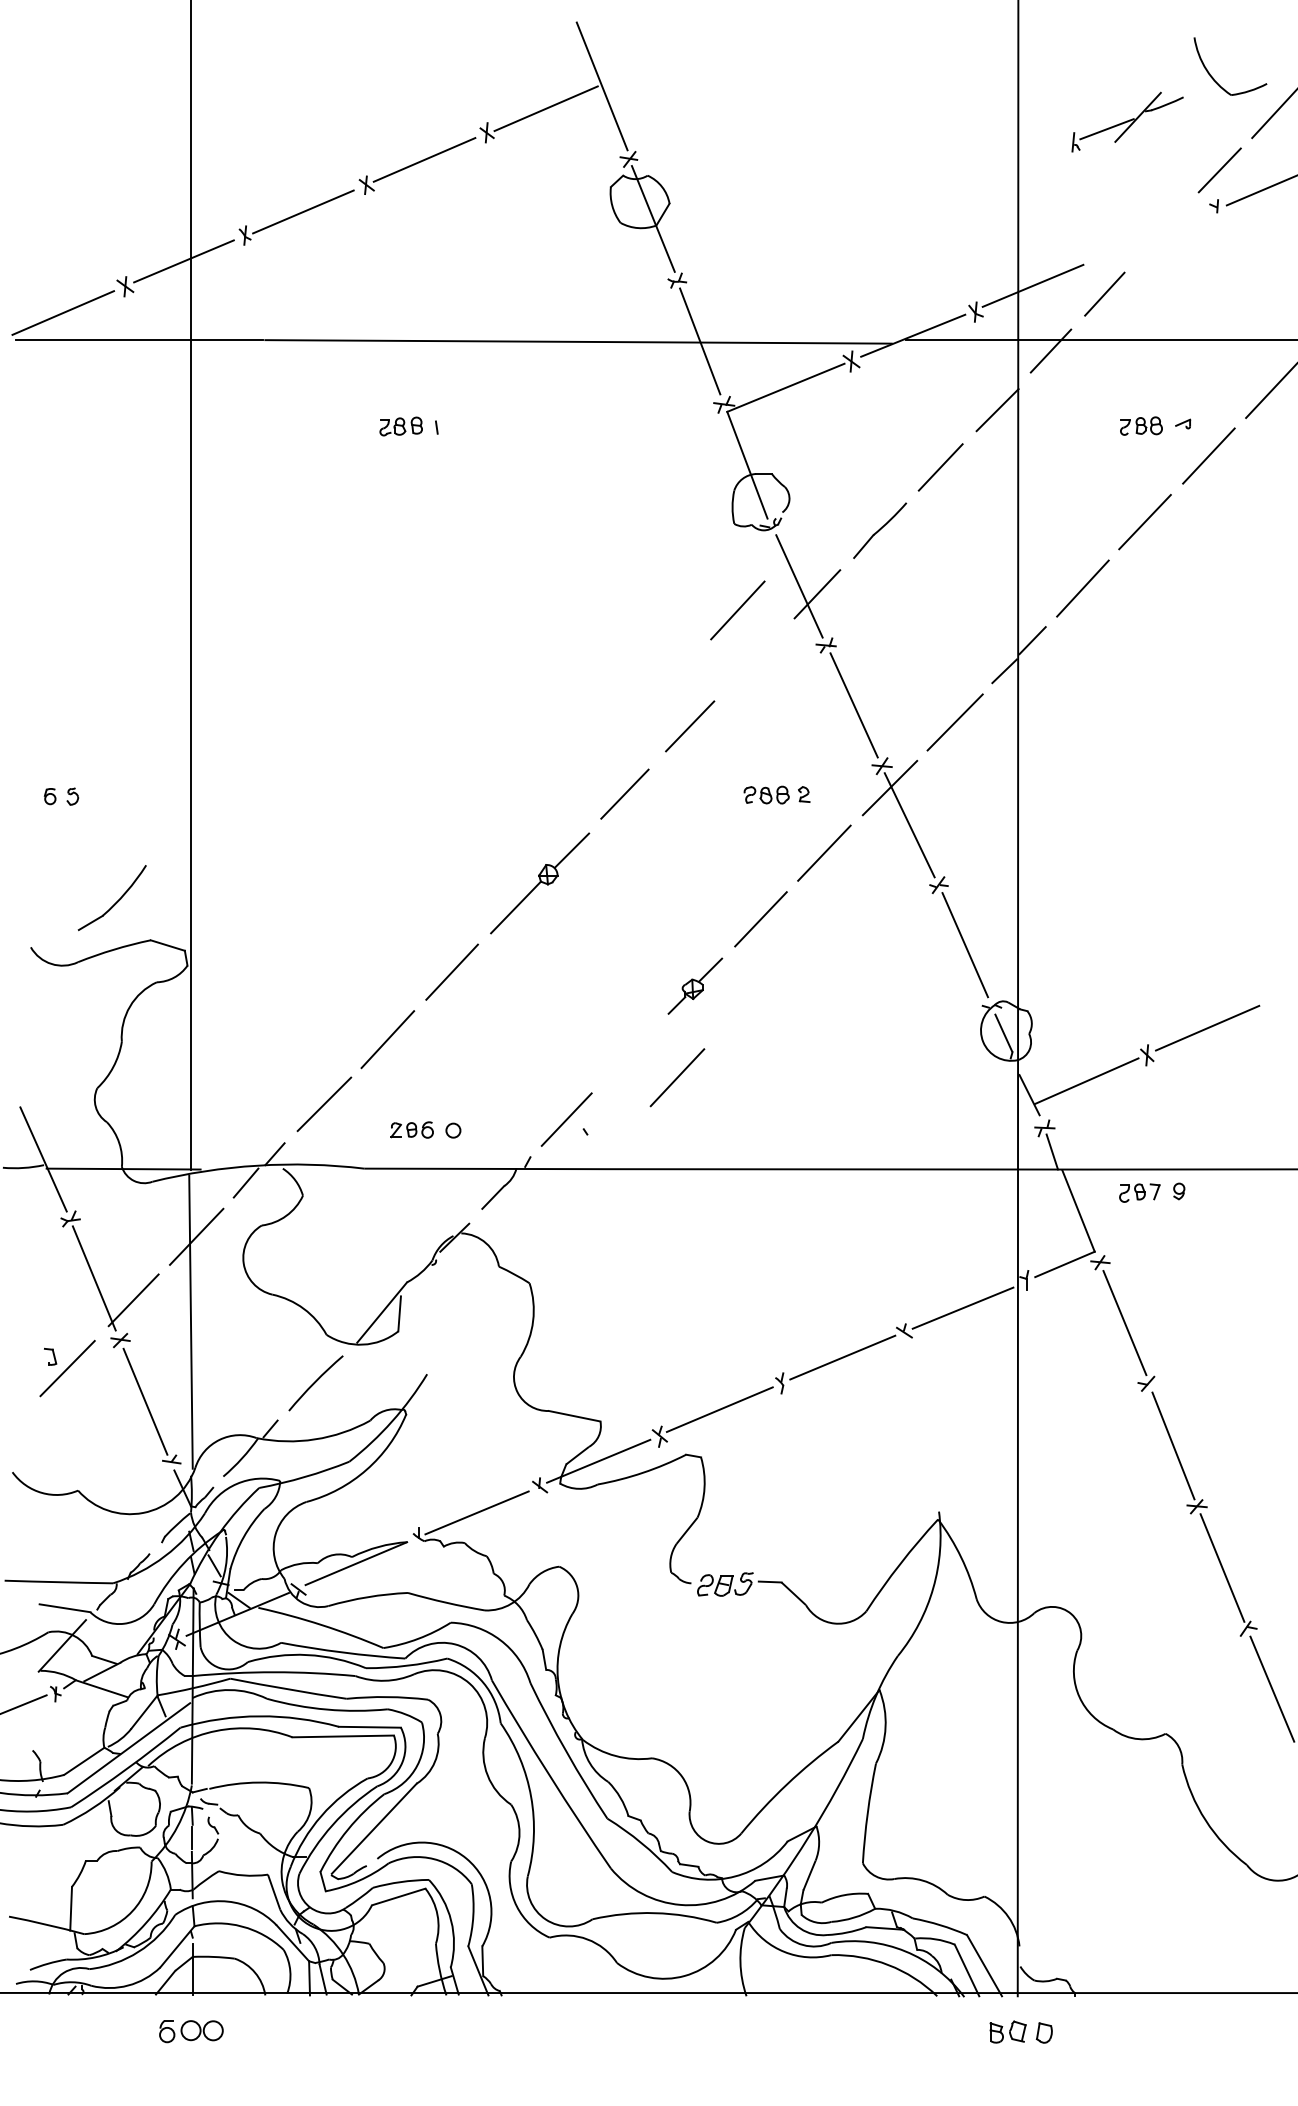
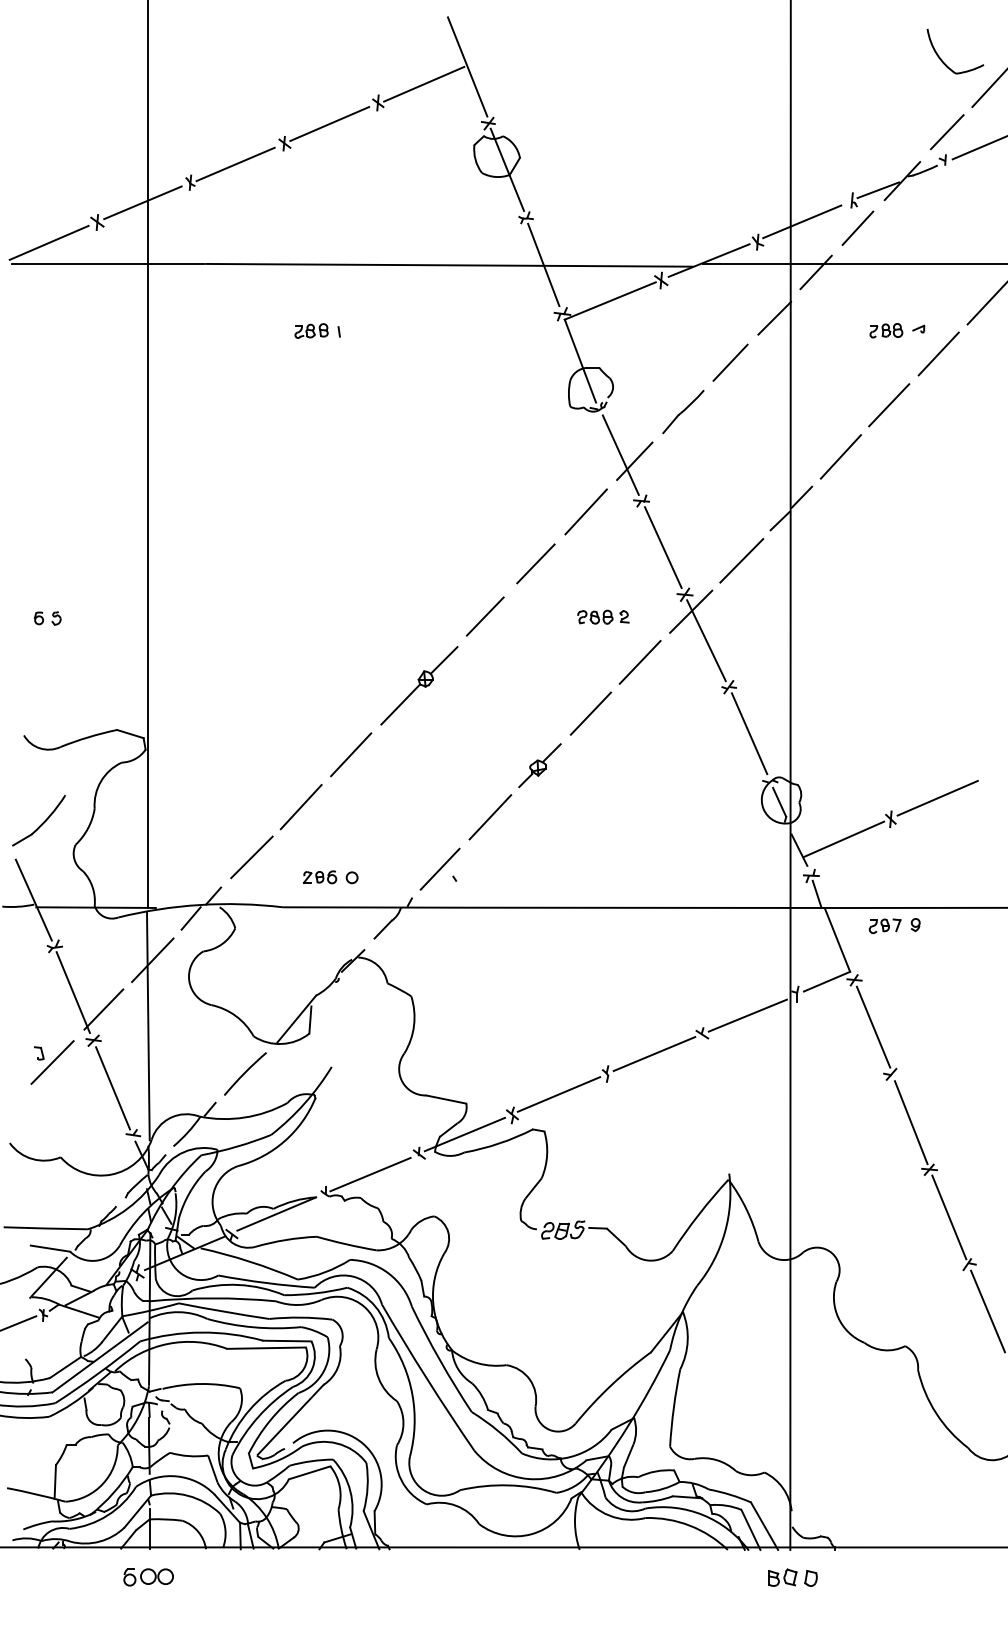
part: (1127, 121) -> (894, 184), moved
line: (737, 610) -> (585, 511), moved
part: (111, 898) -> (38, 820), moved
line: (677, 1077) -> (490, 817), moved

